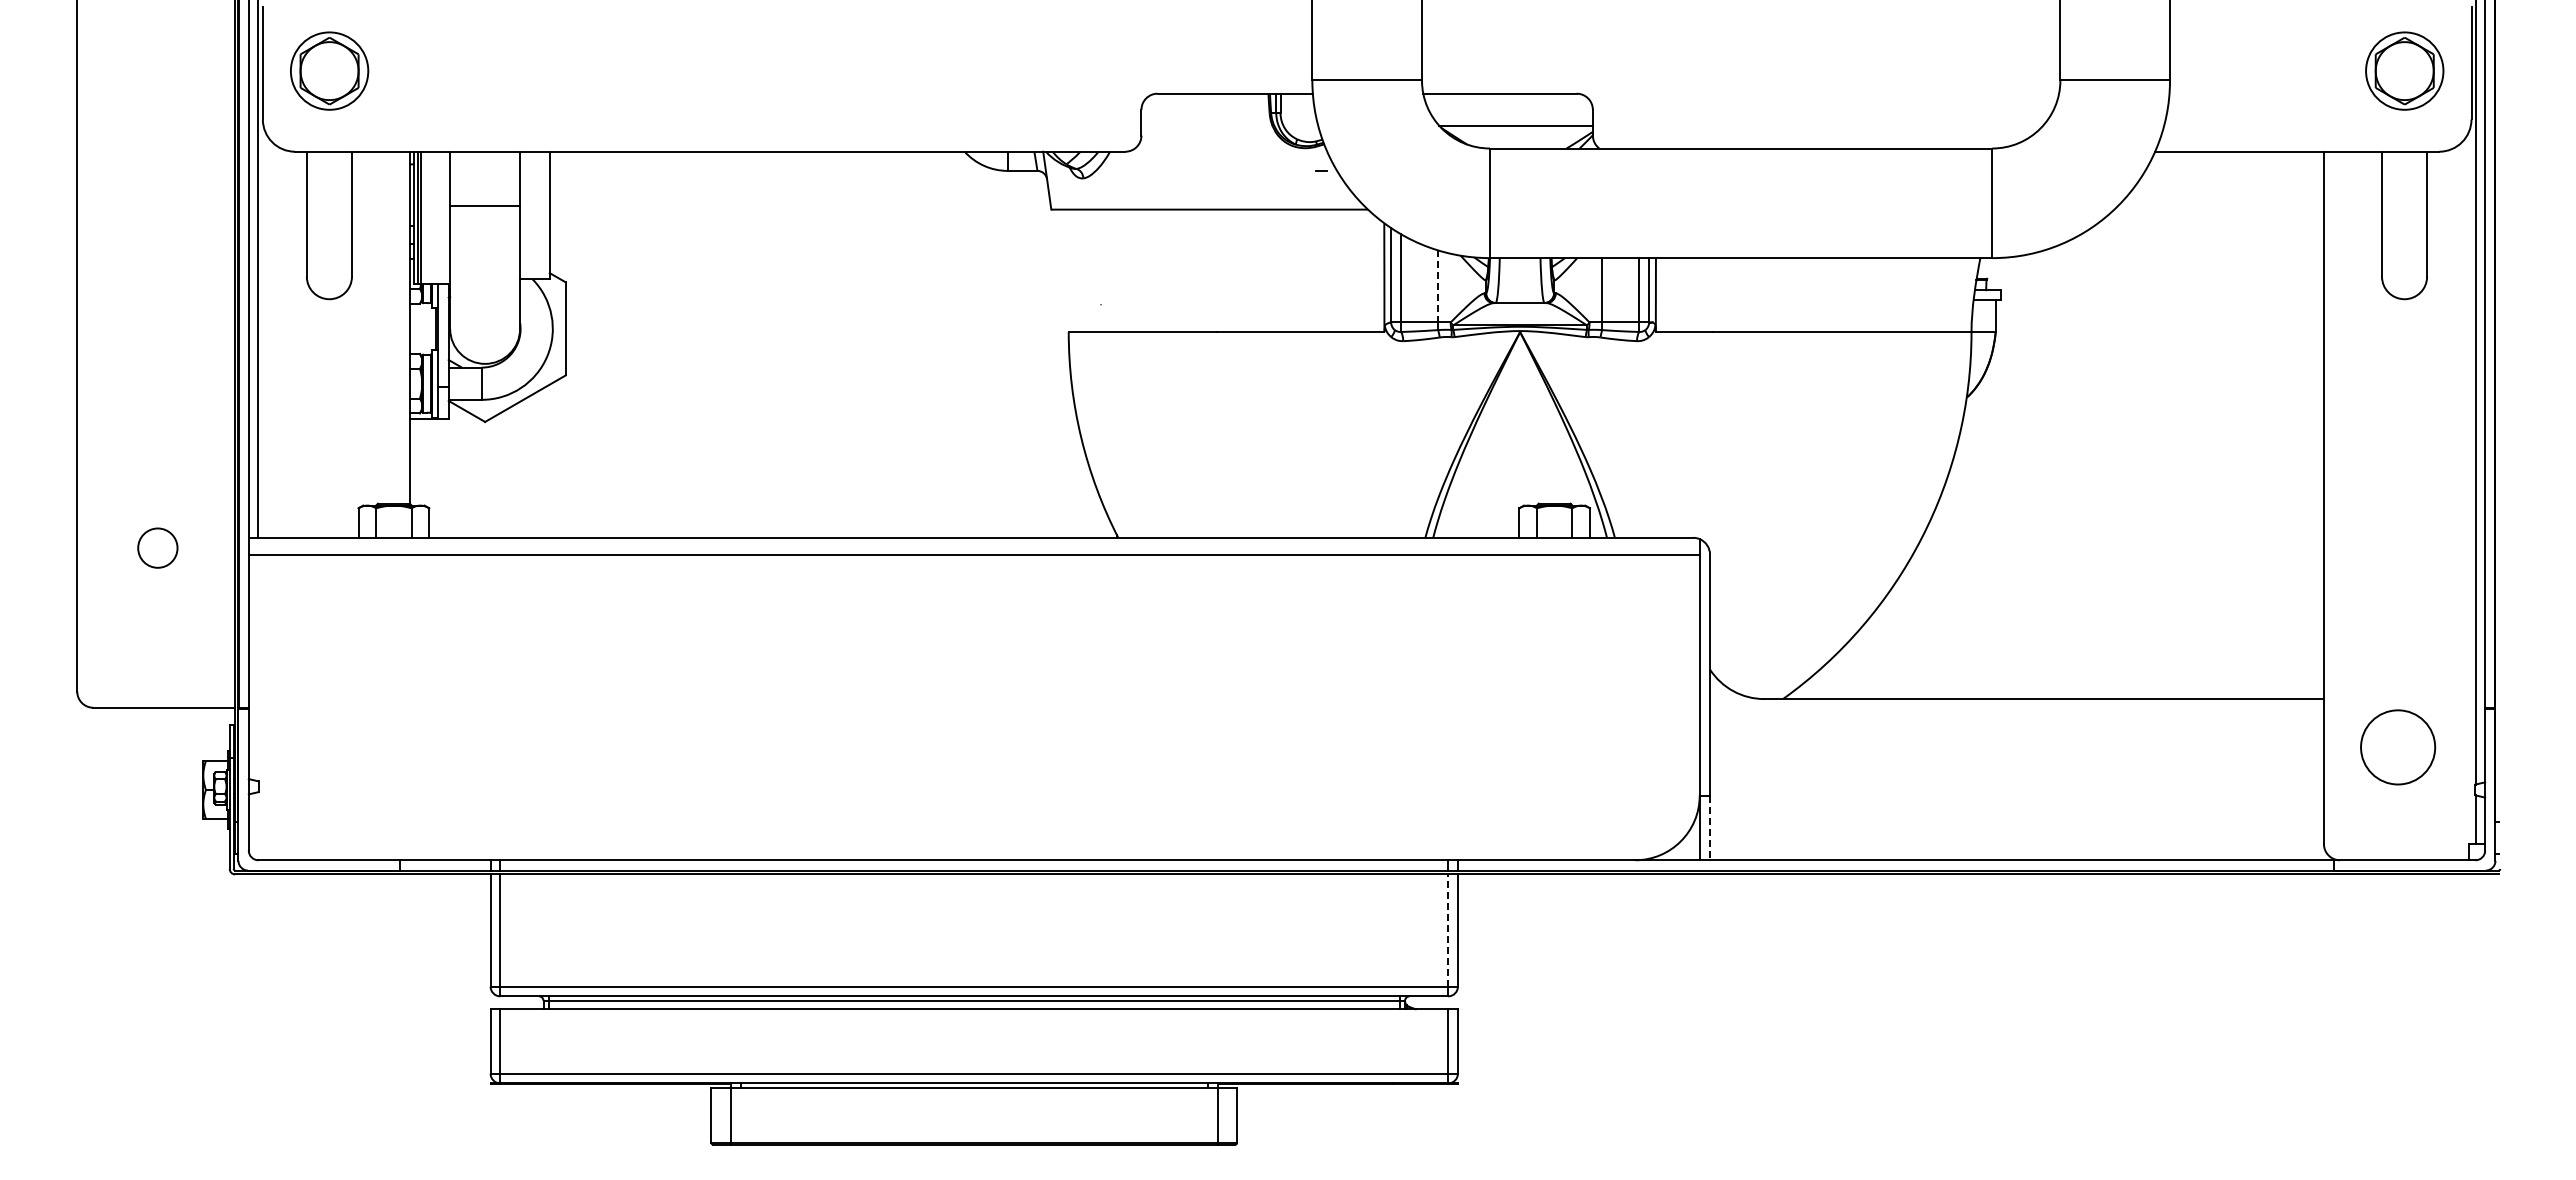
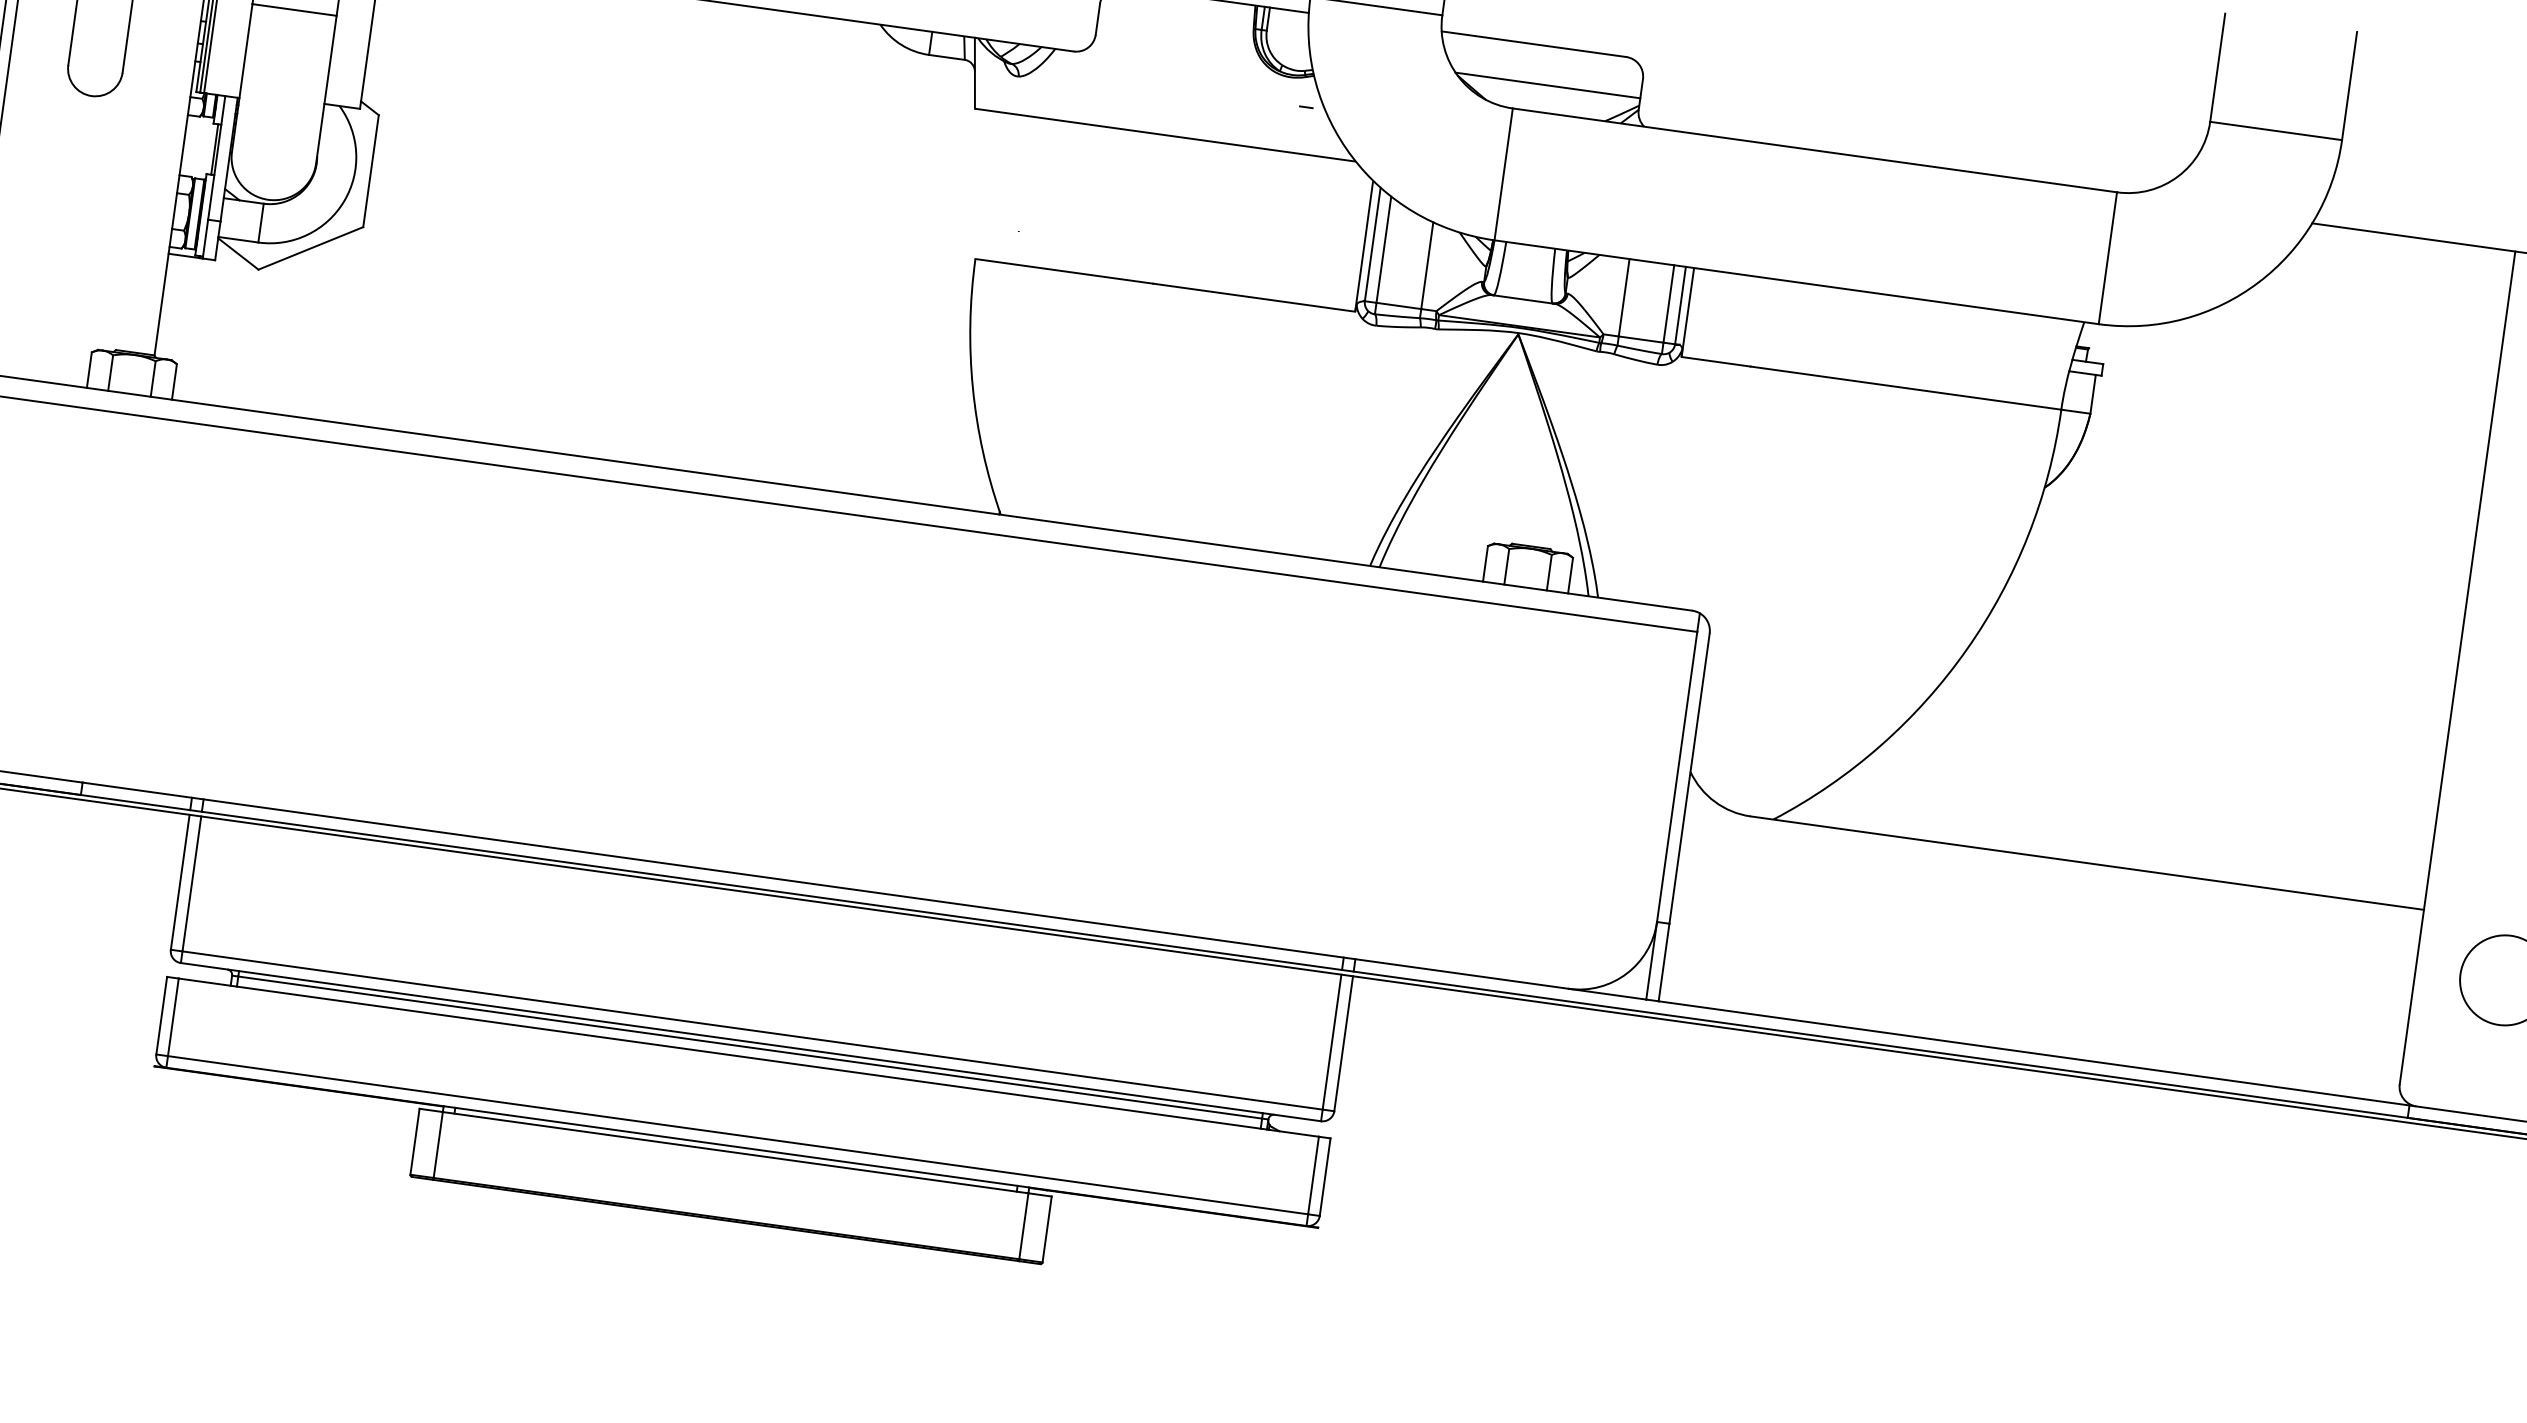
line: (1438, 286) -> (1427, 265), dashed -> solid
line: (1710, 828) -> (1664, 963), dashed -> solid
line: (1448, 930) -> (1332, 1042), dashed -> solid

